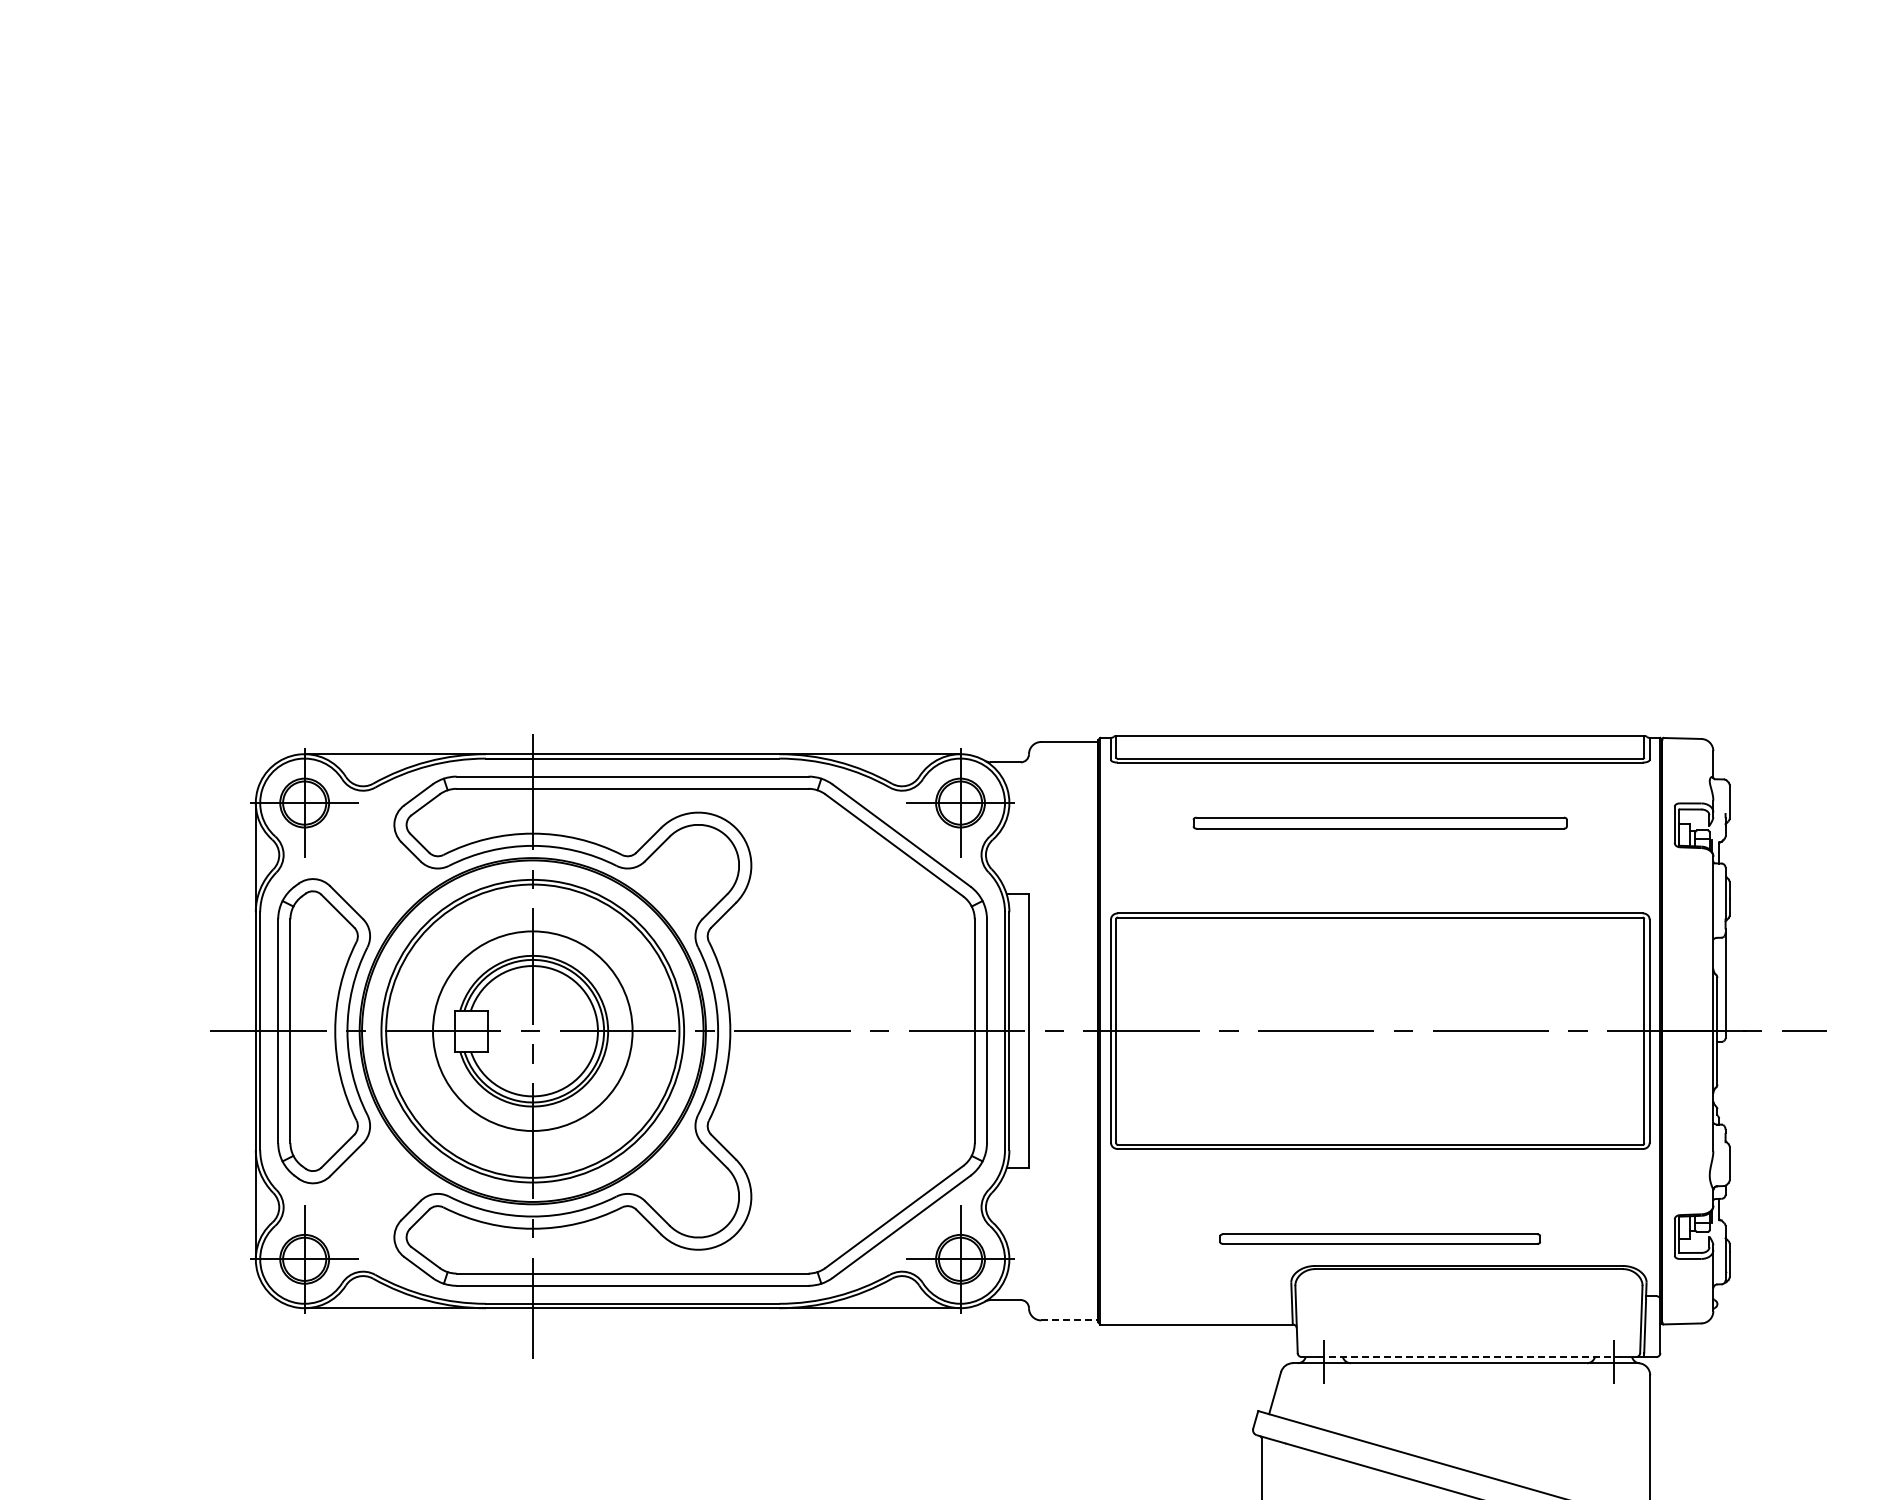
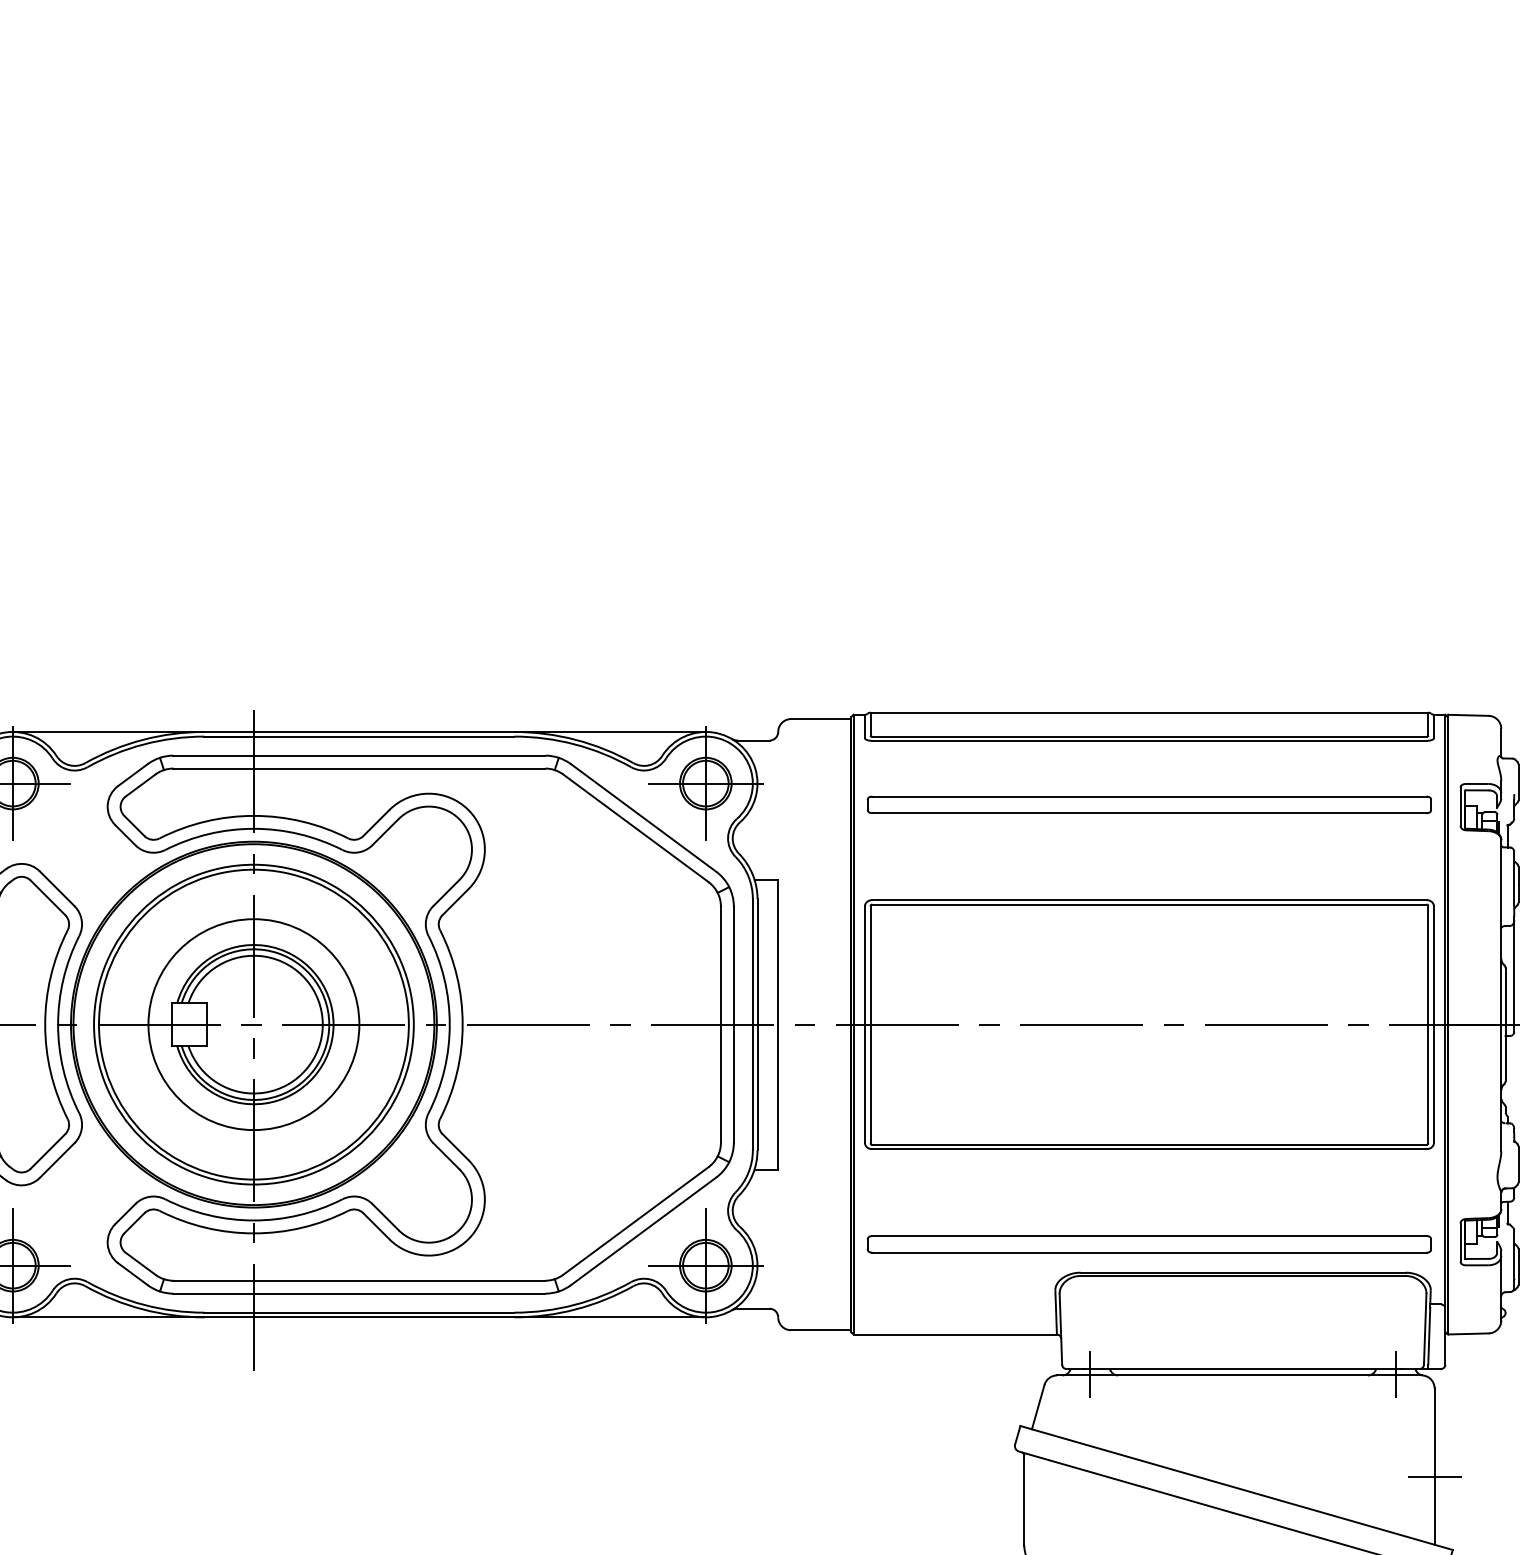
part: (1379, 822) -> (1148, 804), size x1.43
part: (1379, 1238) -> (1148, 1243), size x1.67
line: (1069, 1320) -> (821, 1330), dashed -> solid
line: (1468, 1357) -> (1242, 1369), dashed -> solid
line: (1650, 1458) -> (1434, 1476), added

